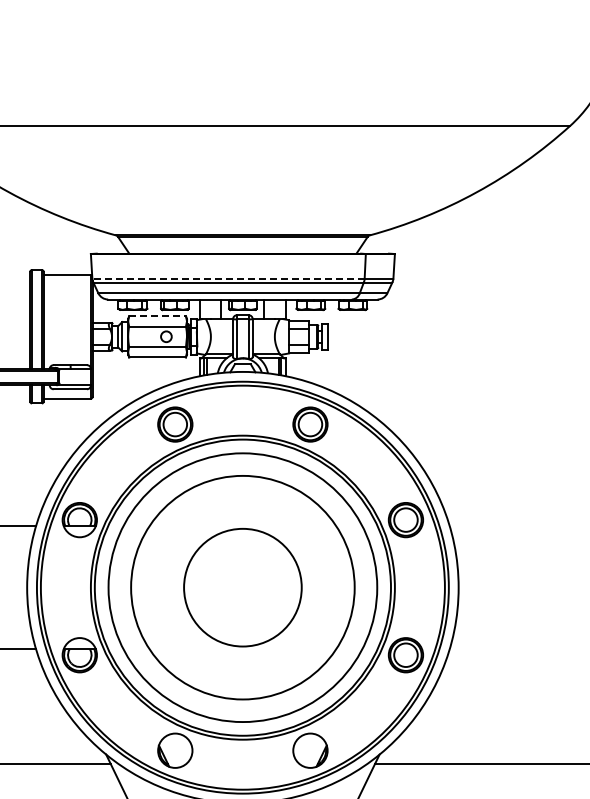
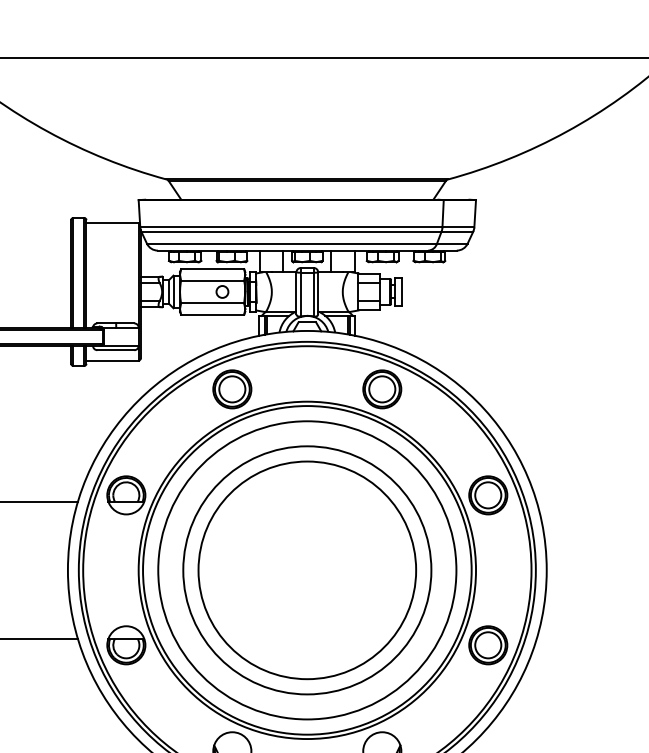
line: (228, 278) -> (291, 227), dashed -> solid
line: (158, 316) -> (213, 269), dashed -> solid
circle: (242, 587) -> (306, 570), size x1.67

